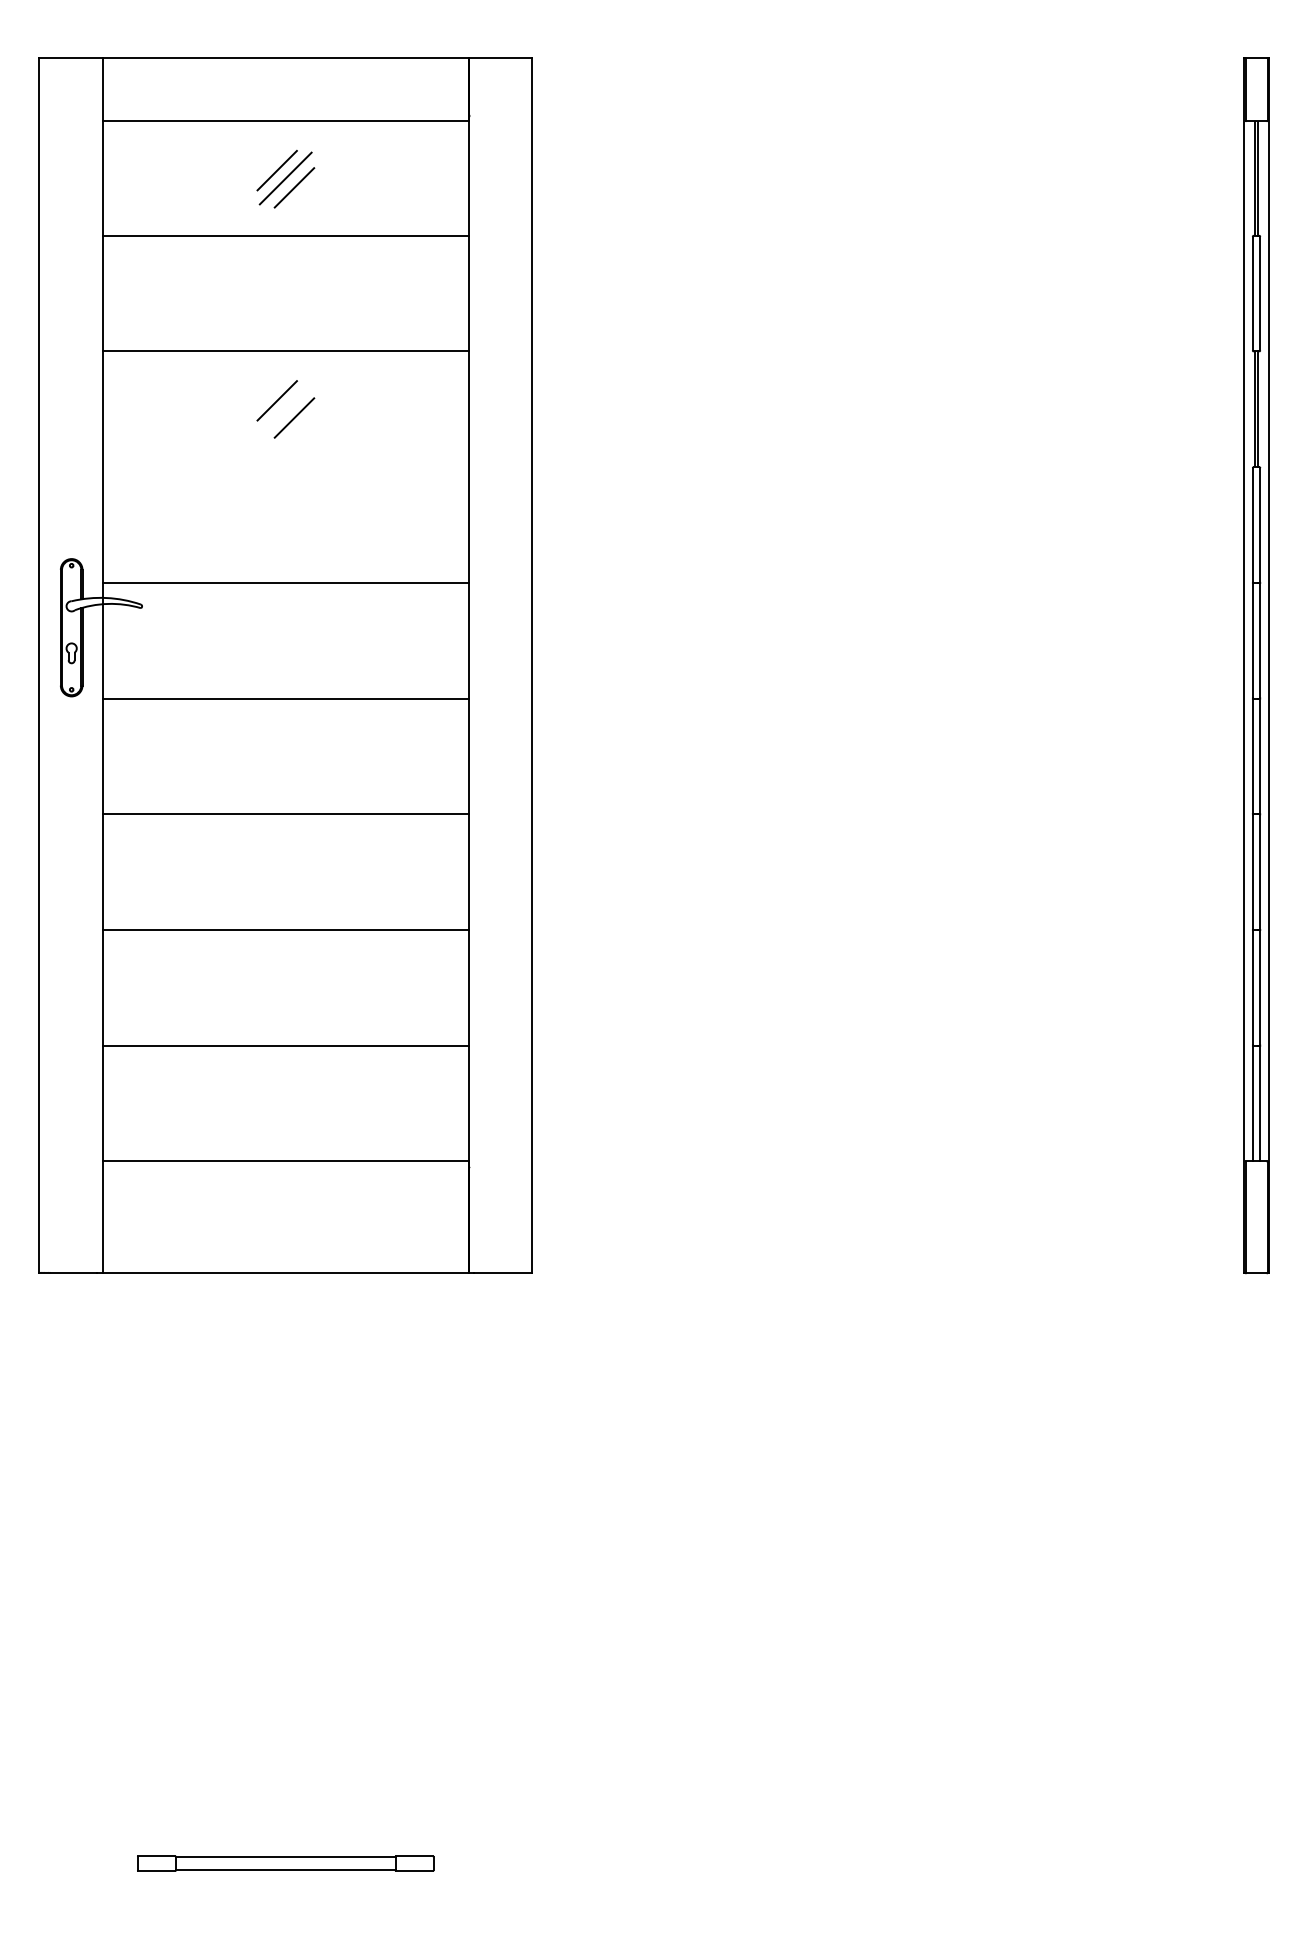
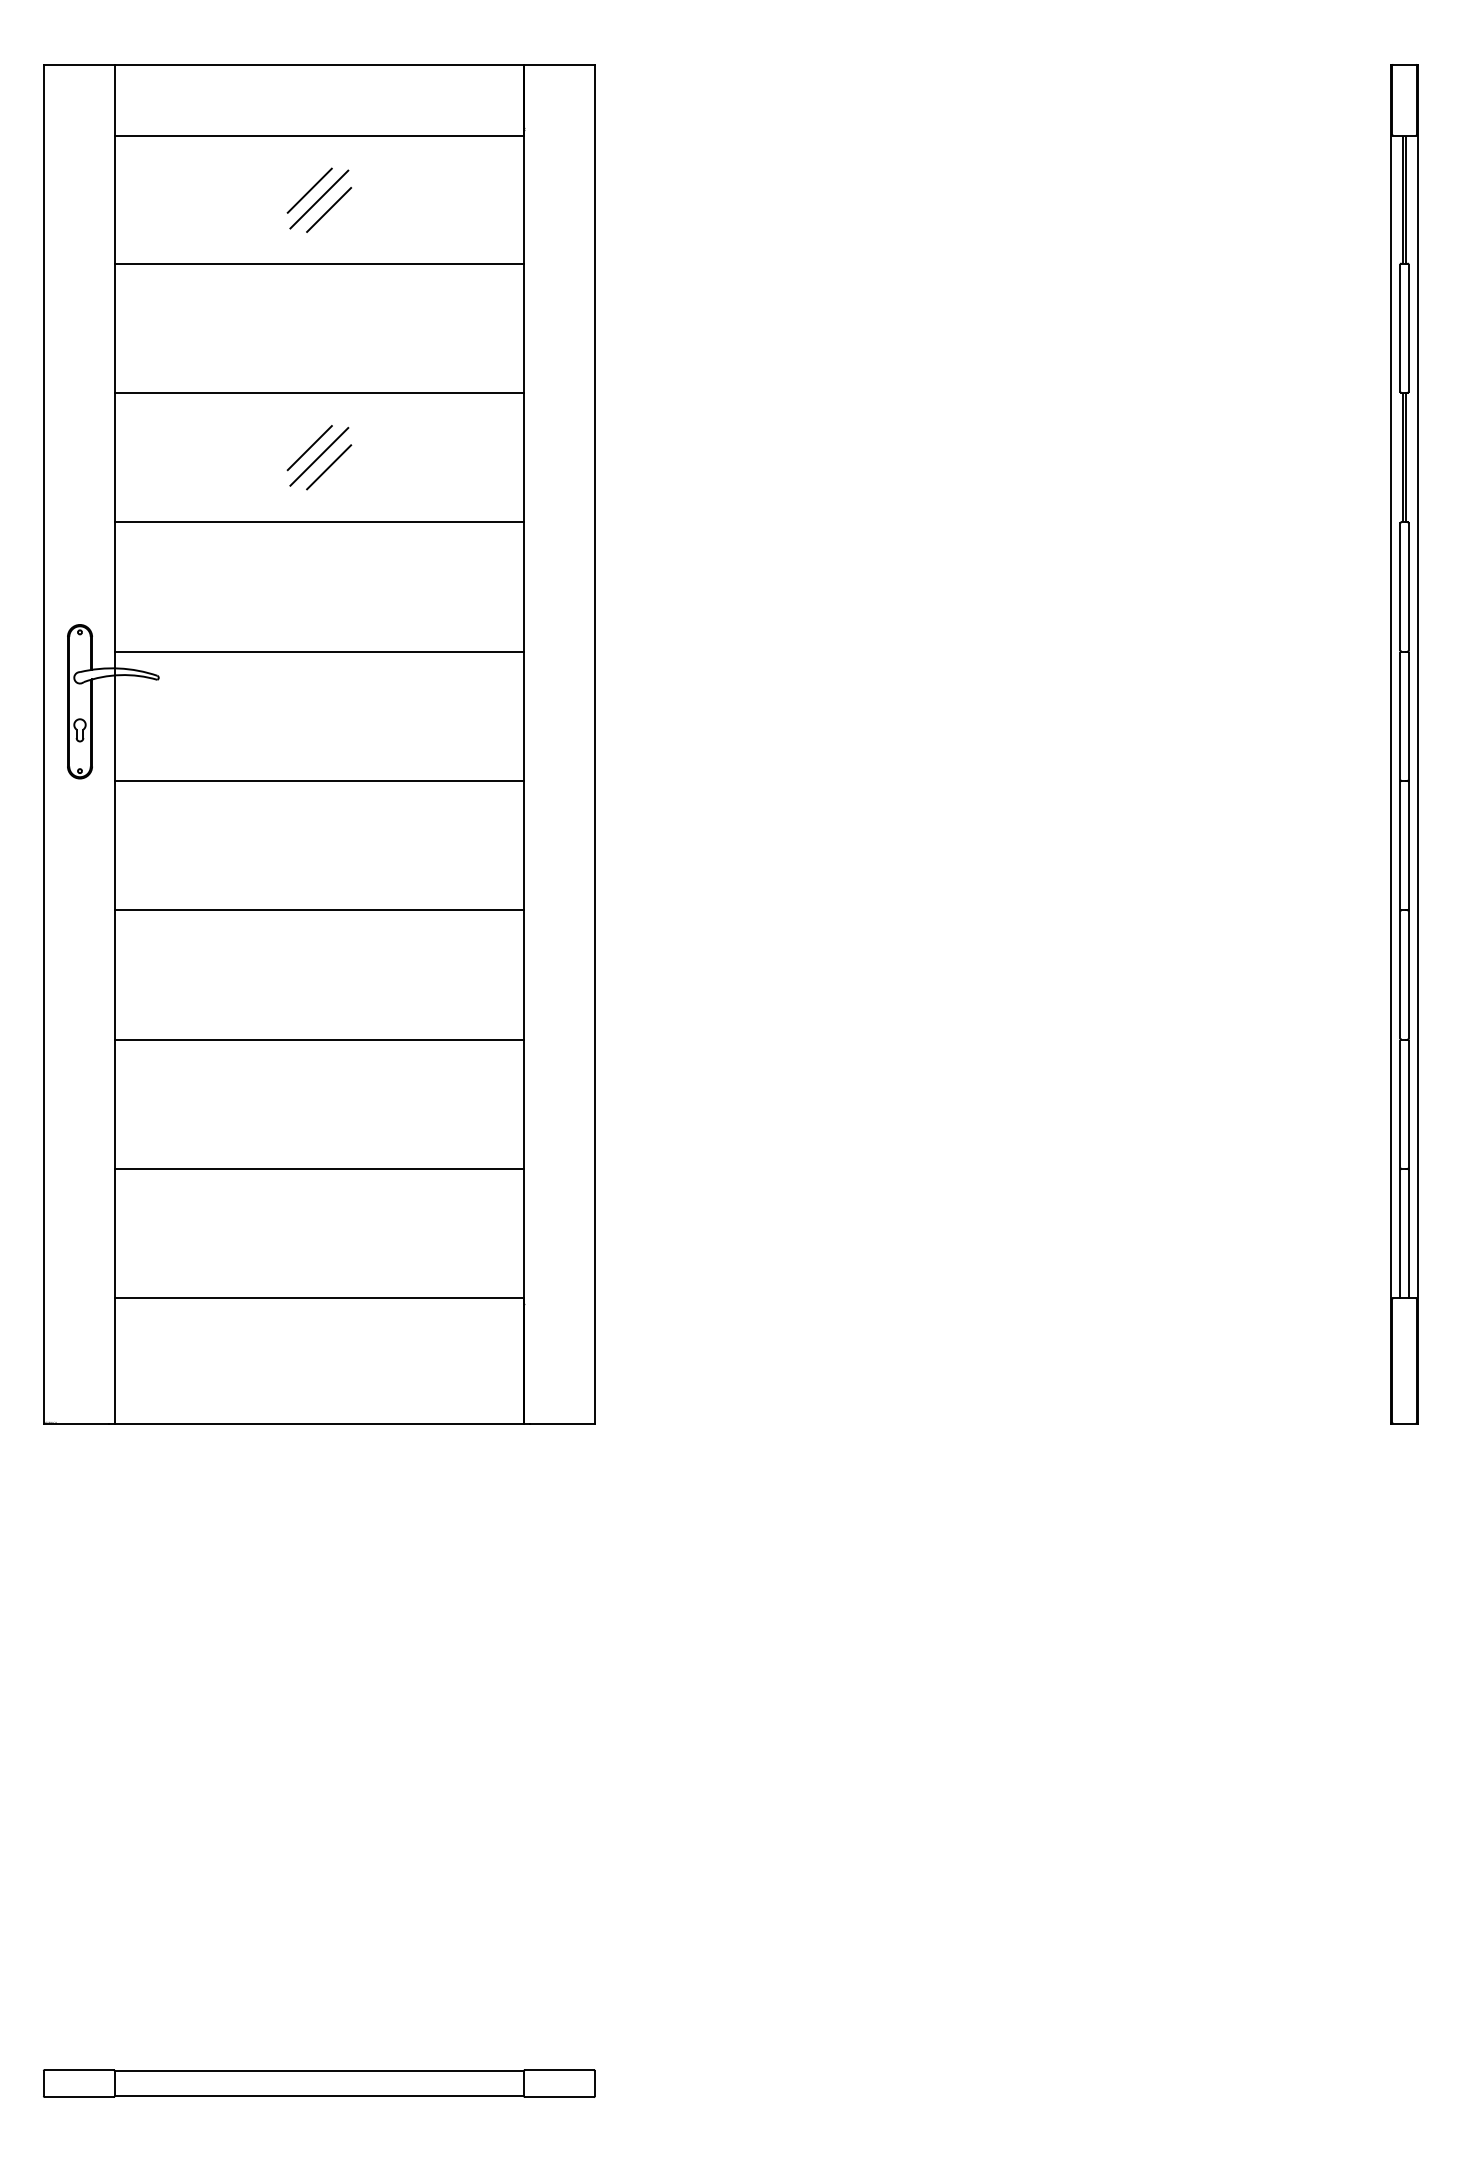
line: (285, 408) -> (319, 456), added
line: (285, 467) -> (319, 522), added
part: (285, 1863) -> (319, 2083), size x1.67

